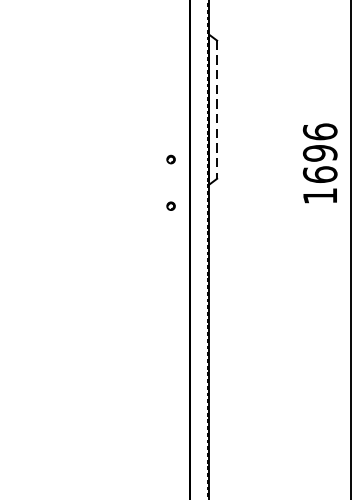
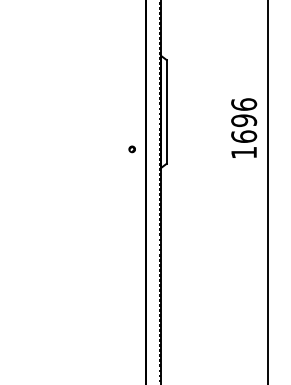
line: (216, 109) -> (166, 111), dashed -> solid
text: (320, 162) -> (244, 127), moved
part: (170, 206) -> (131, 184), removed

